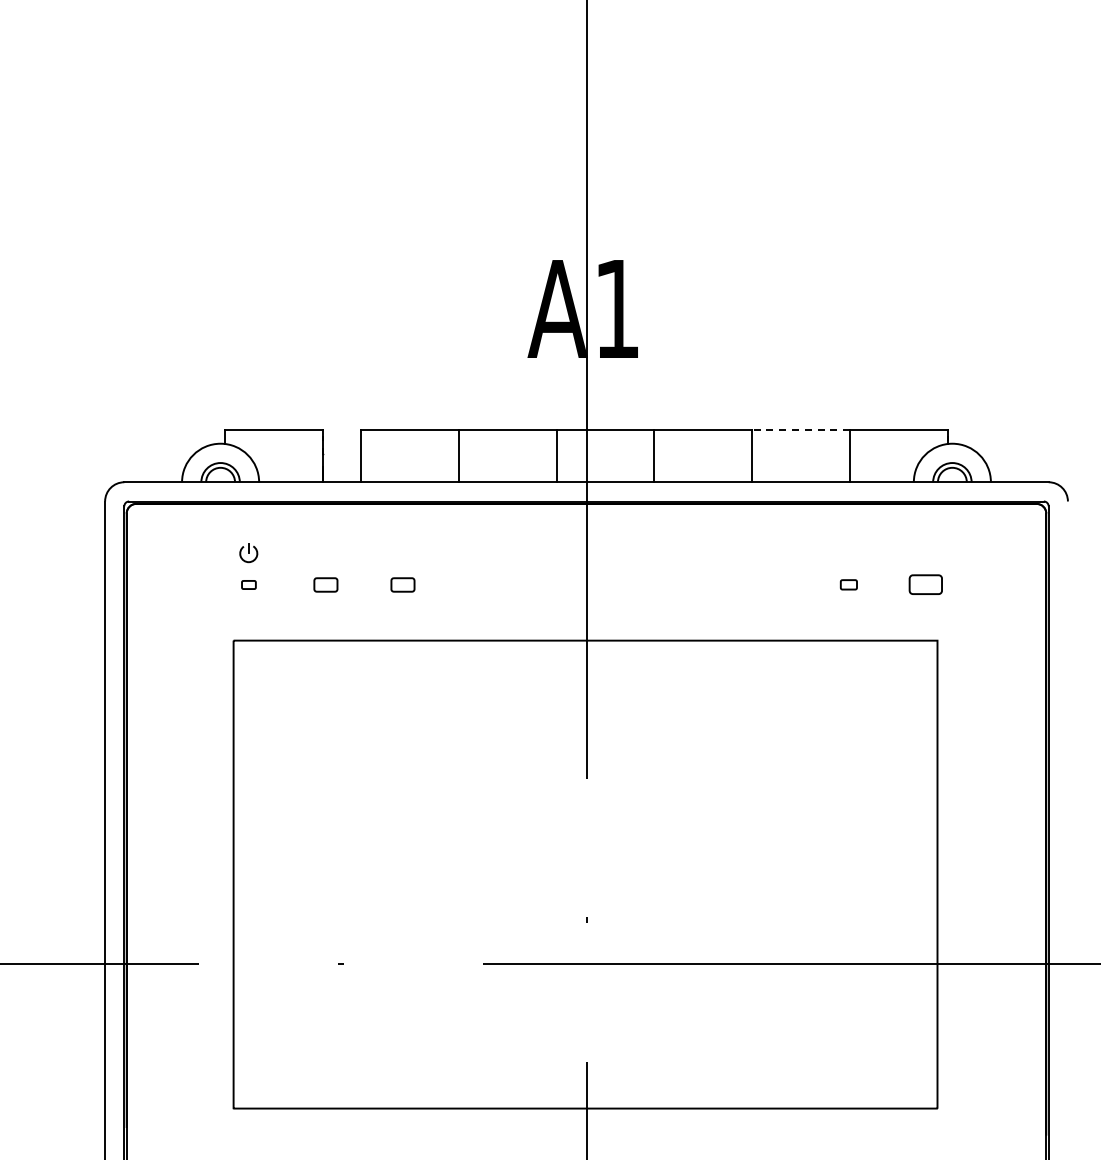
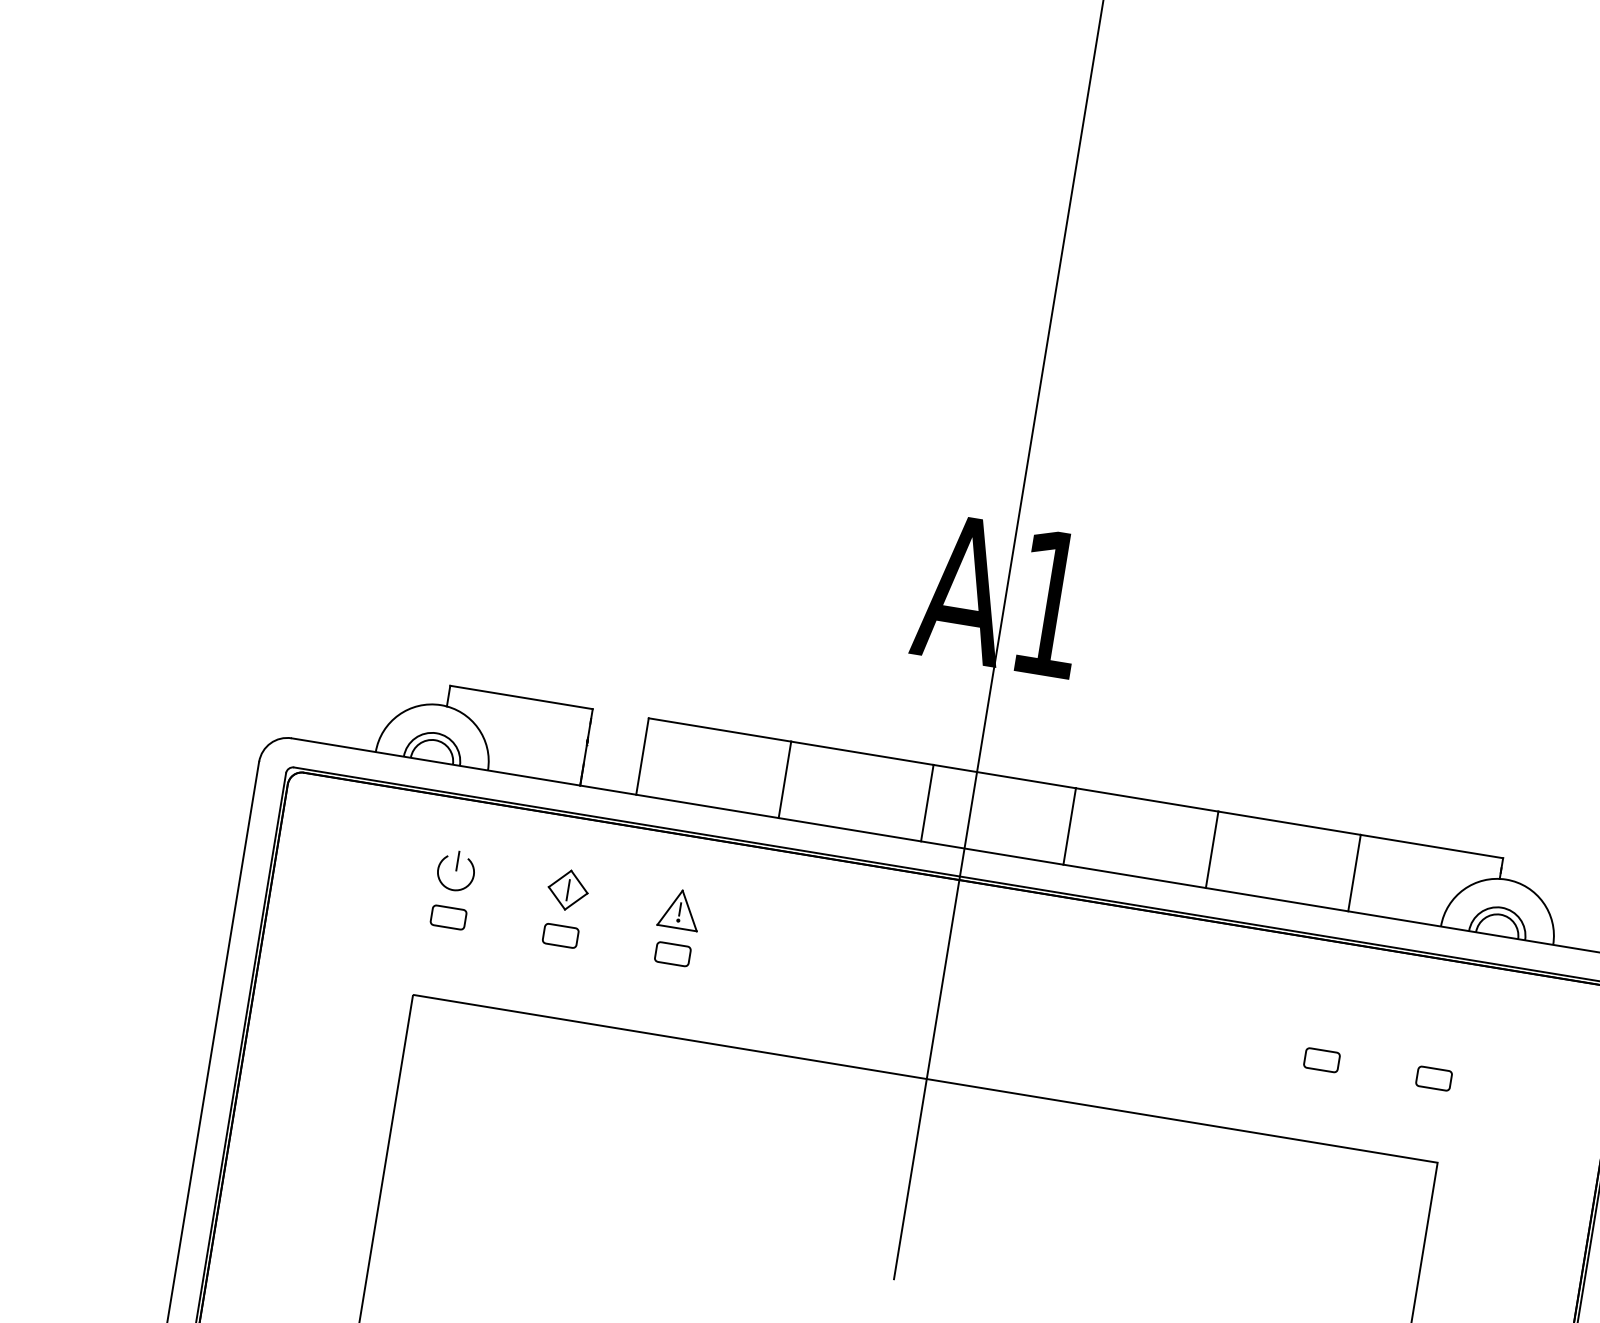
line: (801, 429) -> (1290, 822), dashed -> solid
part: (248, 552) -> (455, 870), size x1.43
part: (325, 553) -> (567, 889), added
part: (402, 553) -> (679, 908), added
part: (248, 584) -> (448, 916), size x1.67
part: (848, 584) -> (1321, 1059), size x1.43
part: (925, 584) -> (1433, 1078), size x0.71

